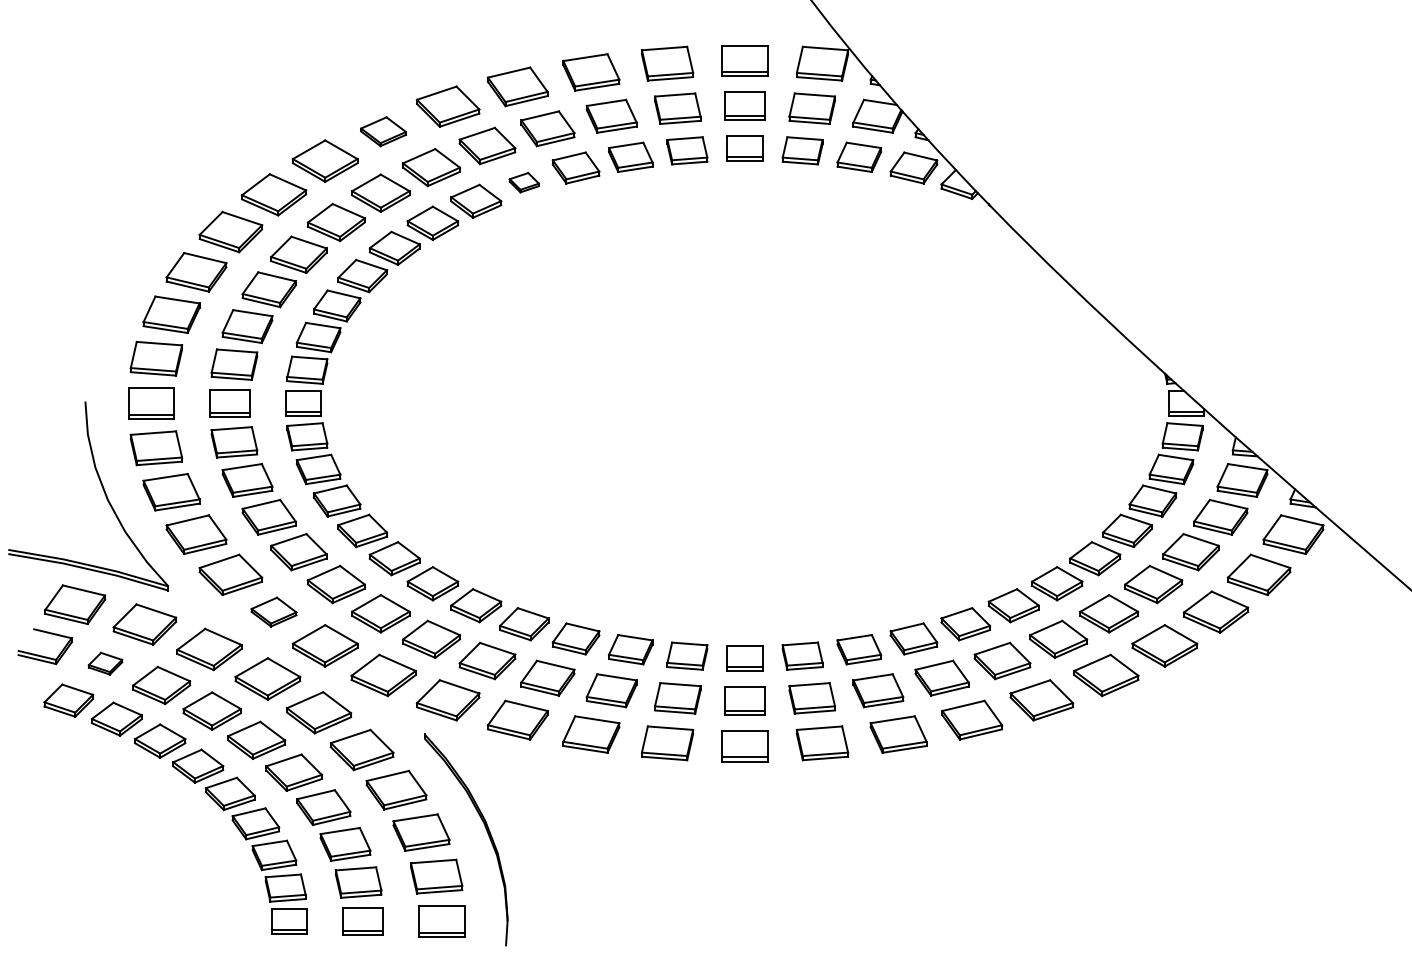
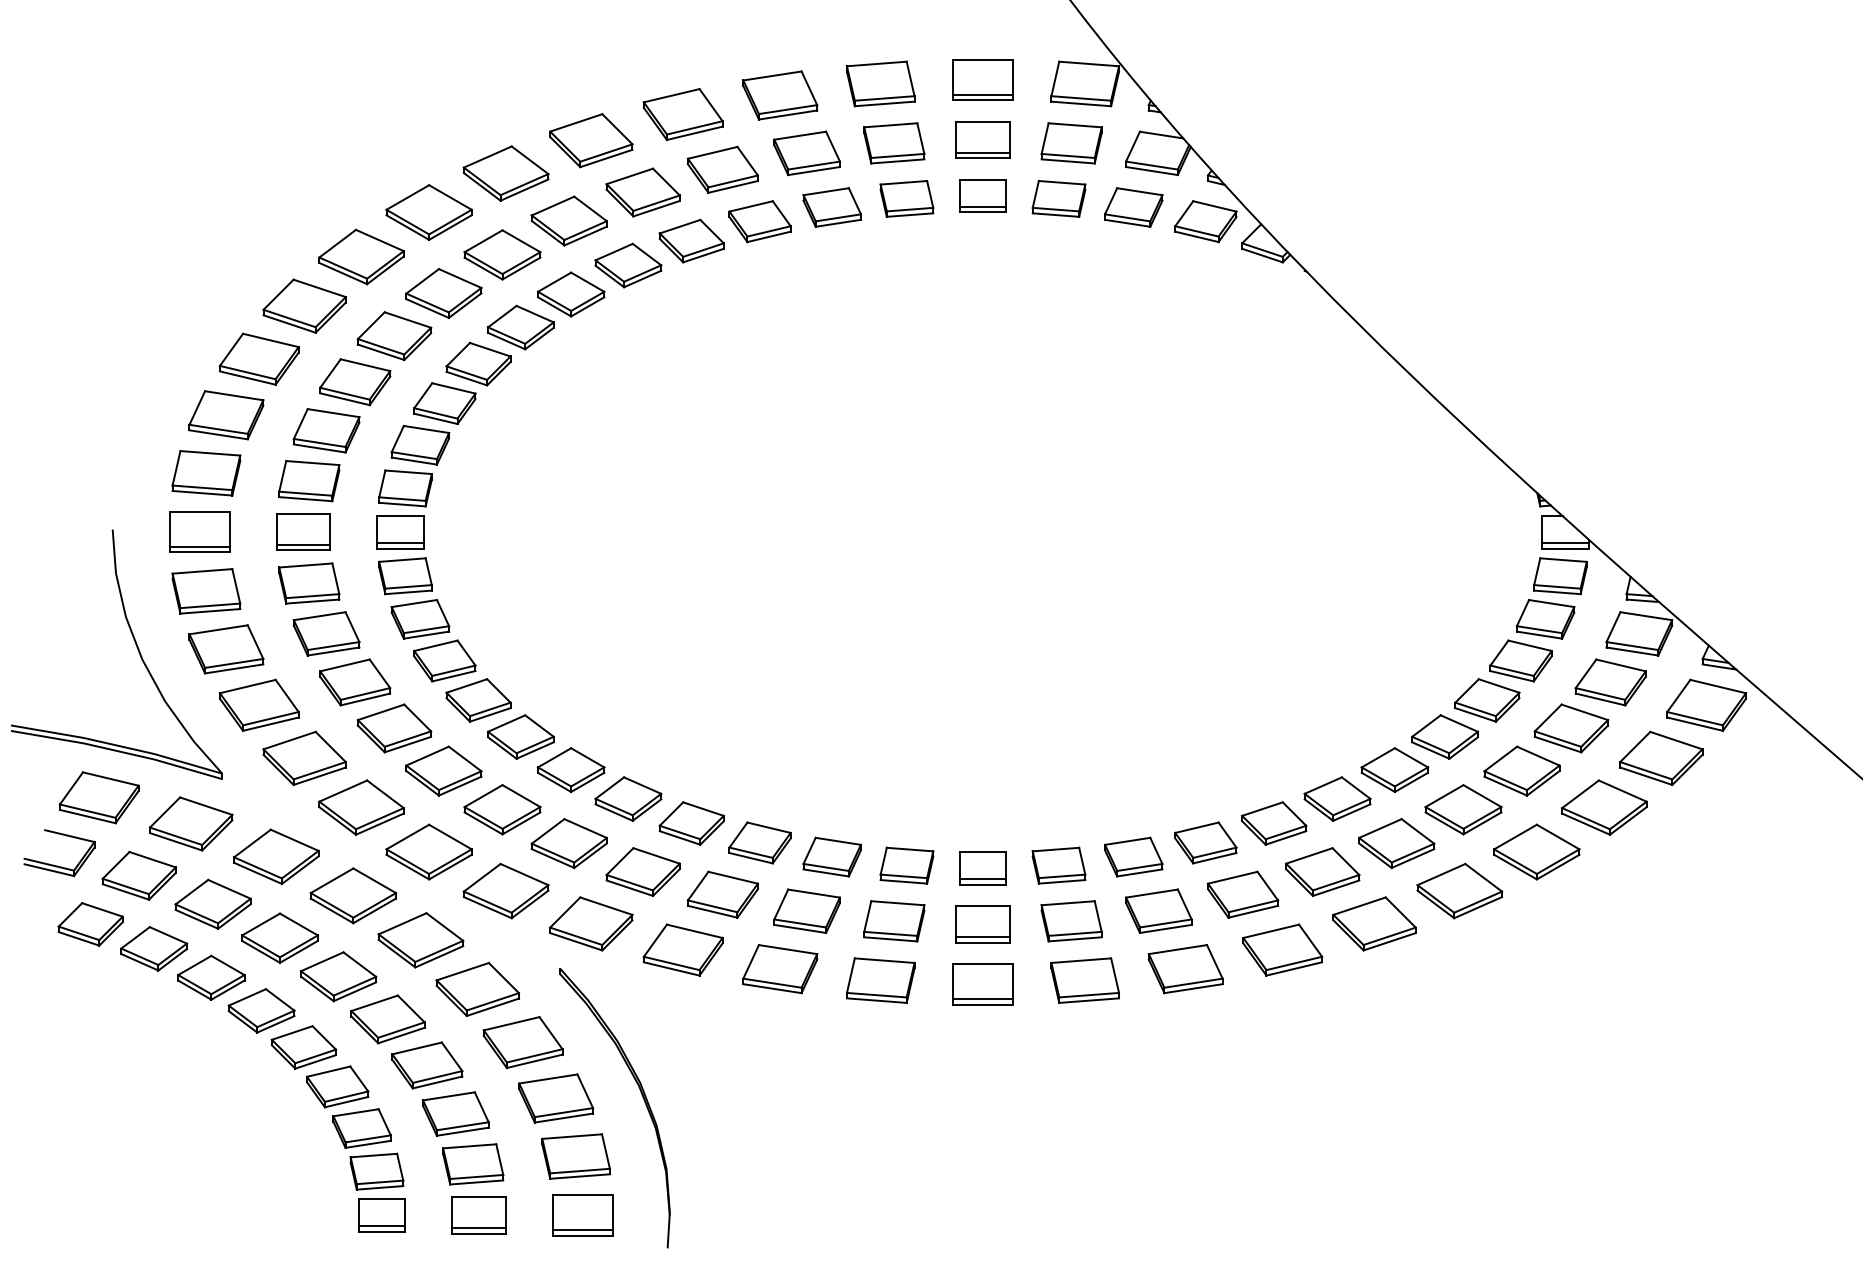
part: (383, 131) -> (505, 173), size x1.43
part: (524, 182) -> (692, 240), size x1.67
part: (273, 611) -> (360, 806), size x1.43
part: (105, 663) -> (139, 875), size x1.67

